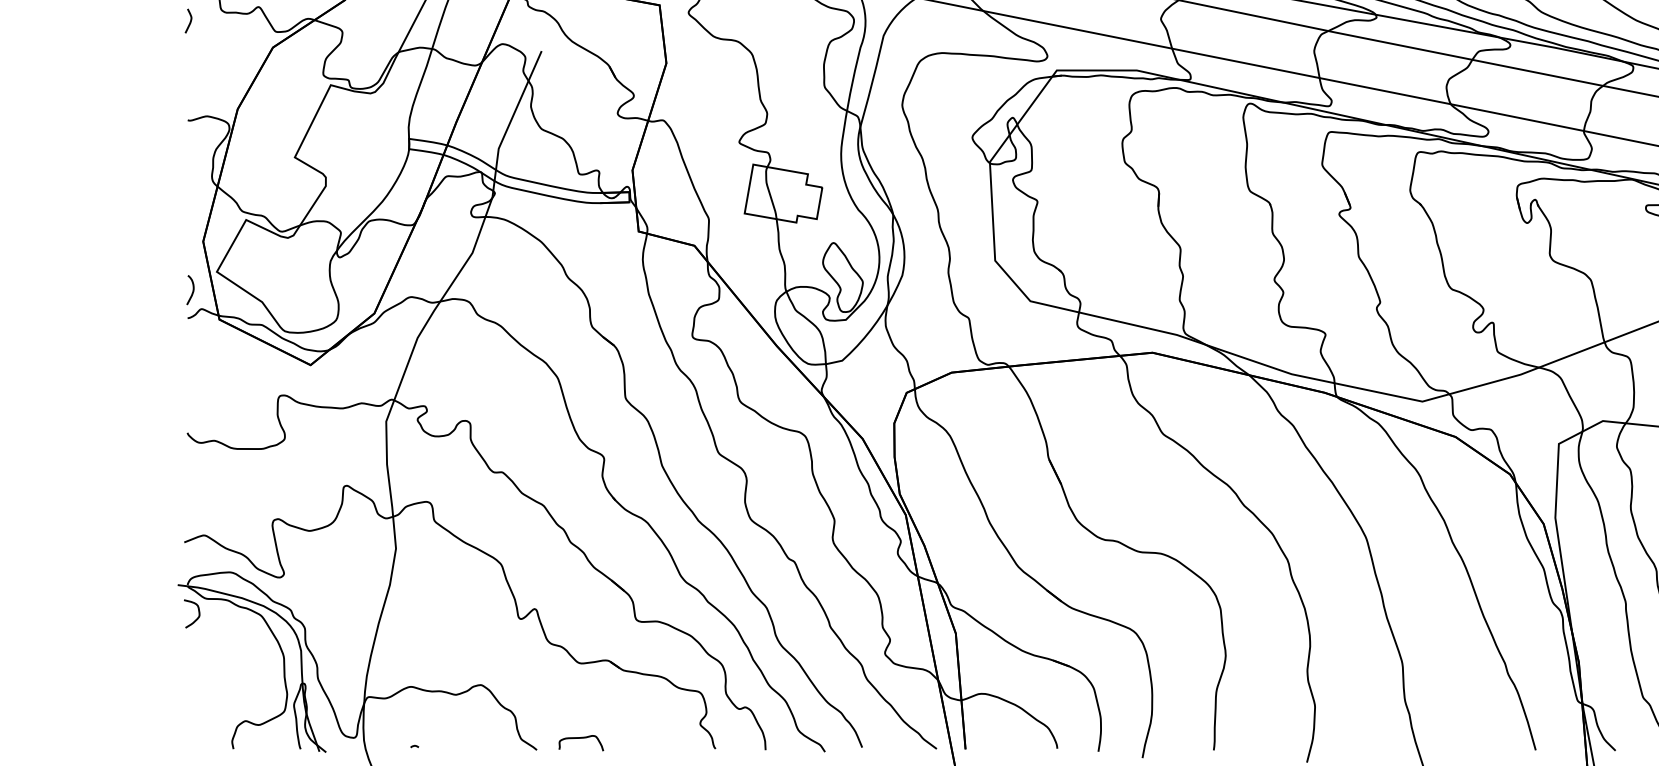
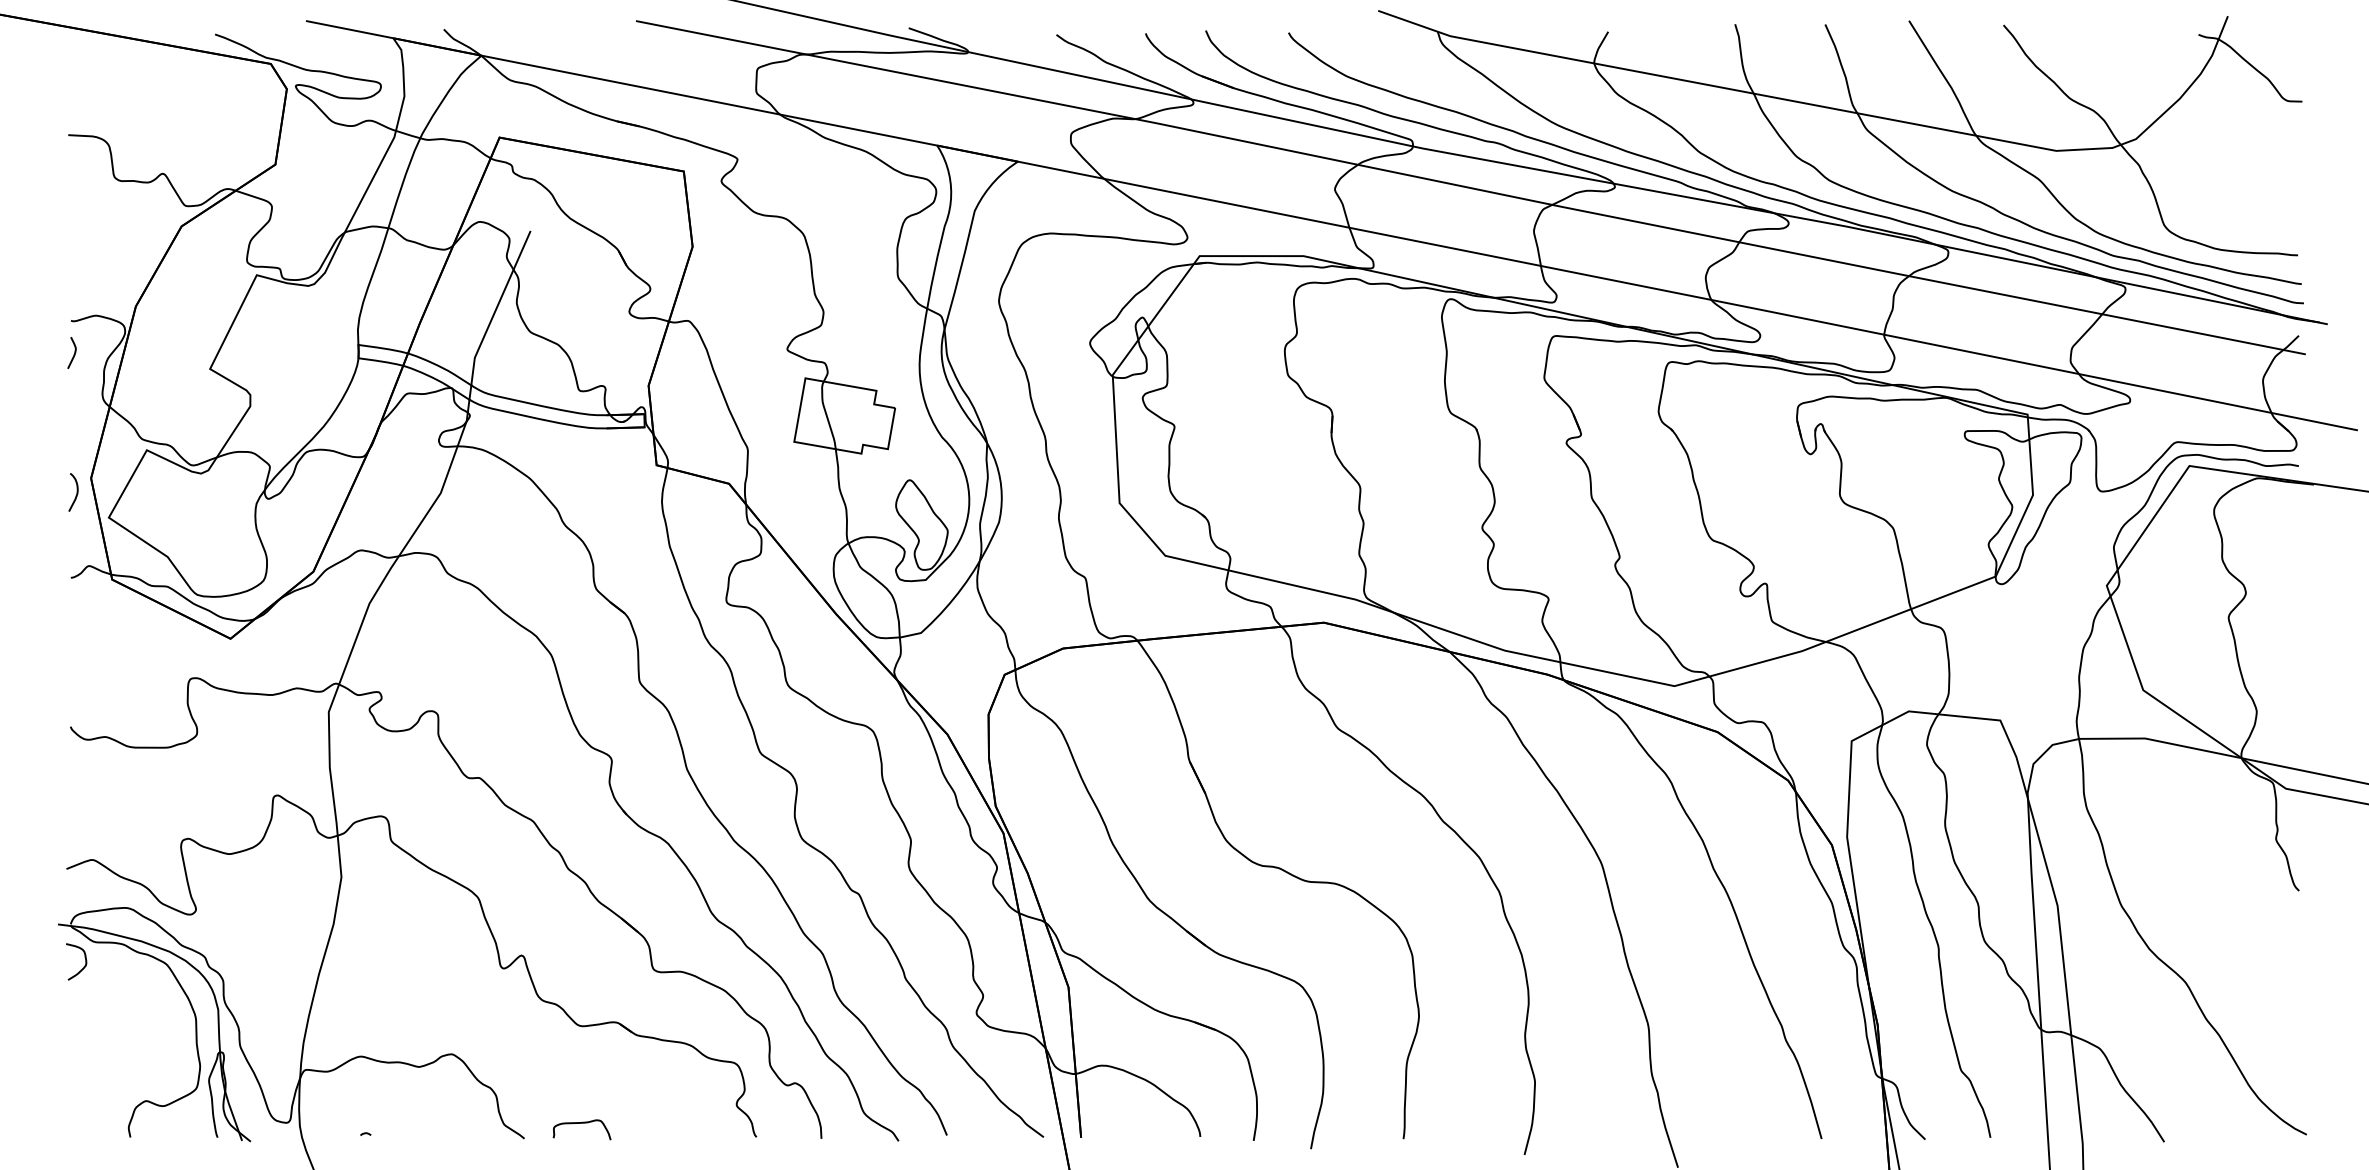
curve: (189, 22) -> (73, 354), moved
curve: (192, 290) -> (76, 492), moved

